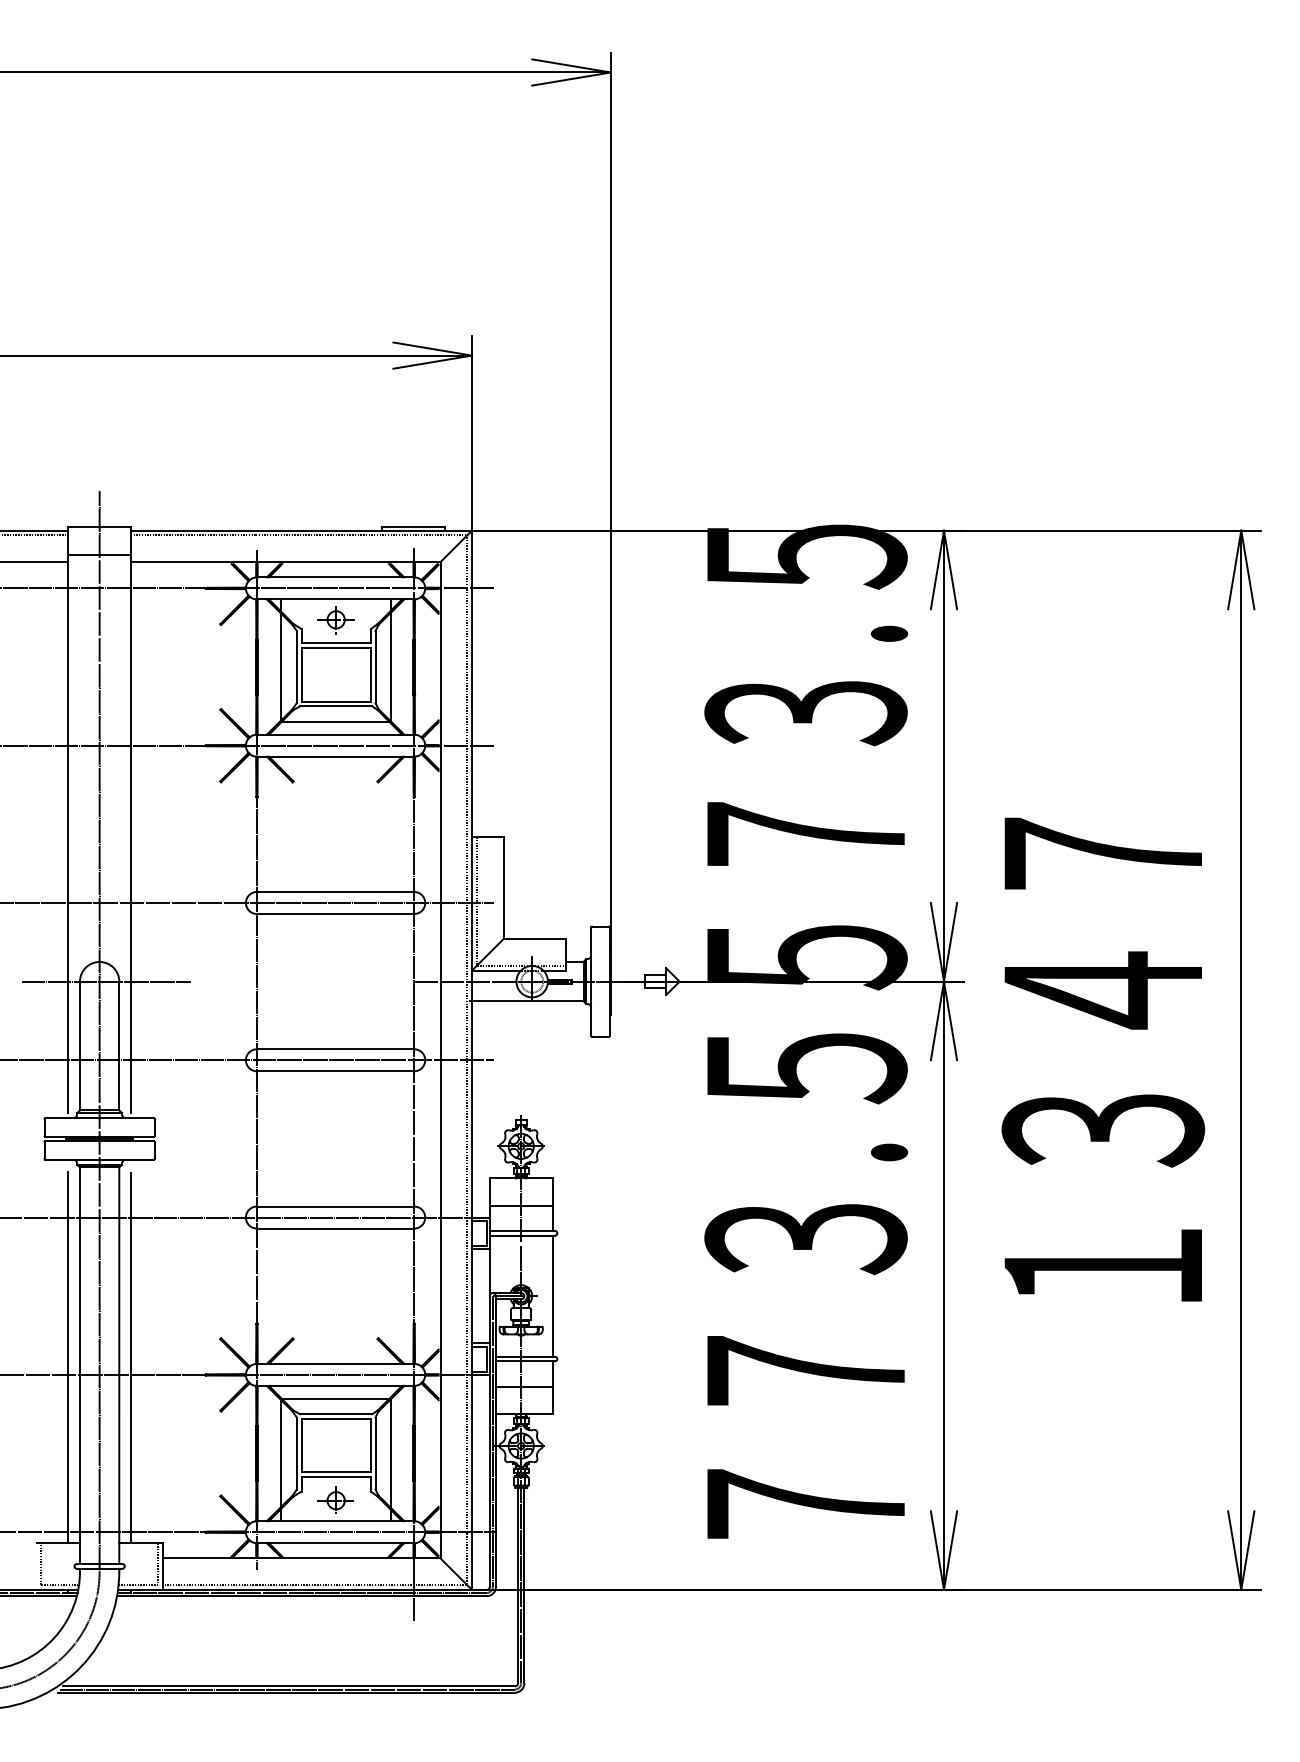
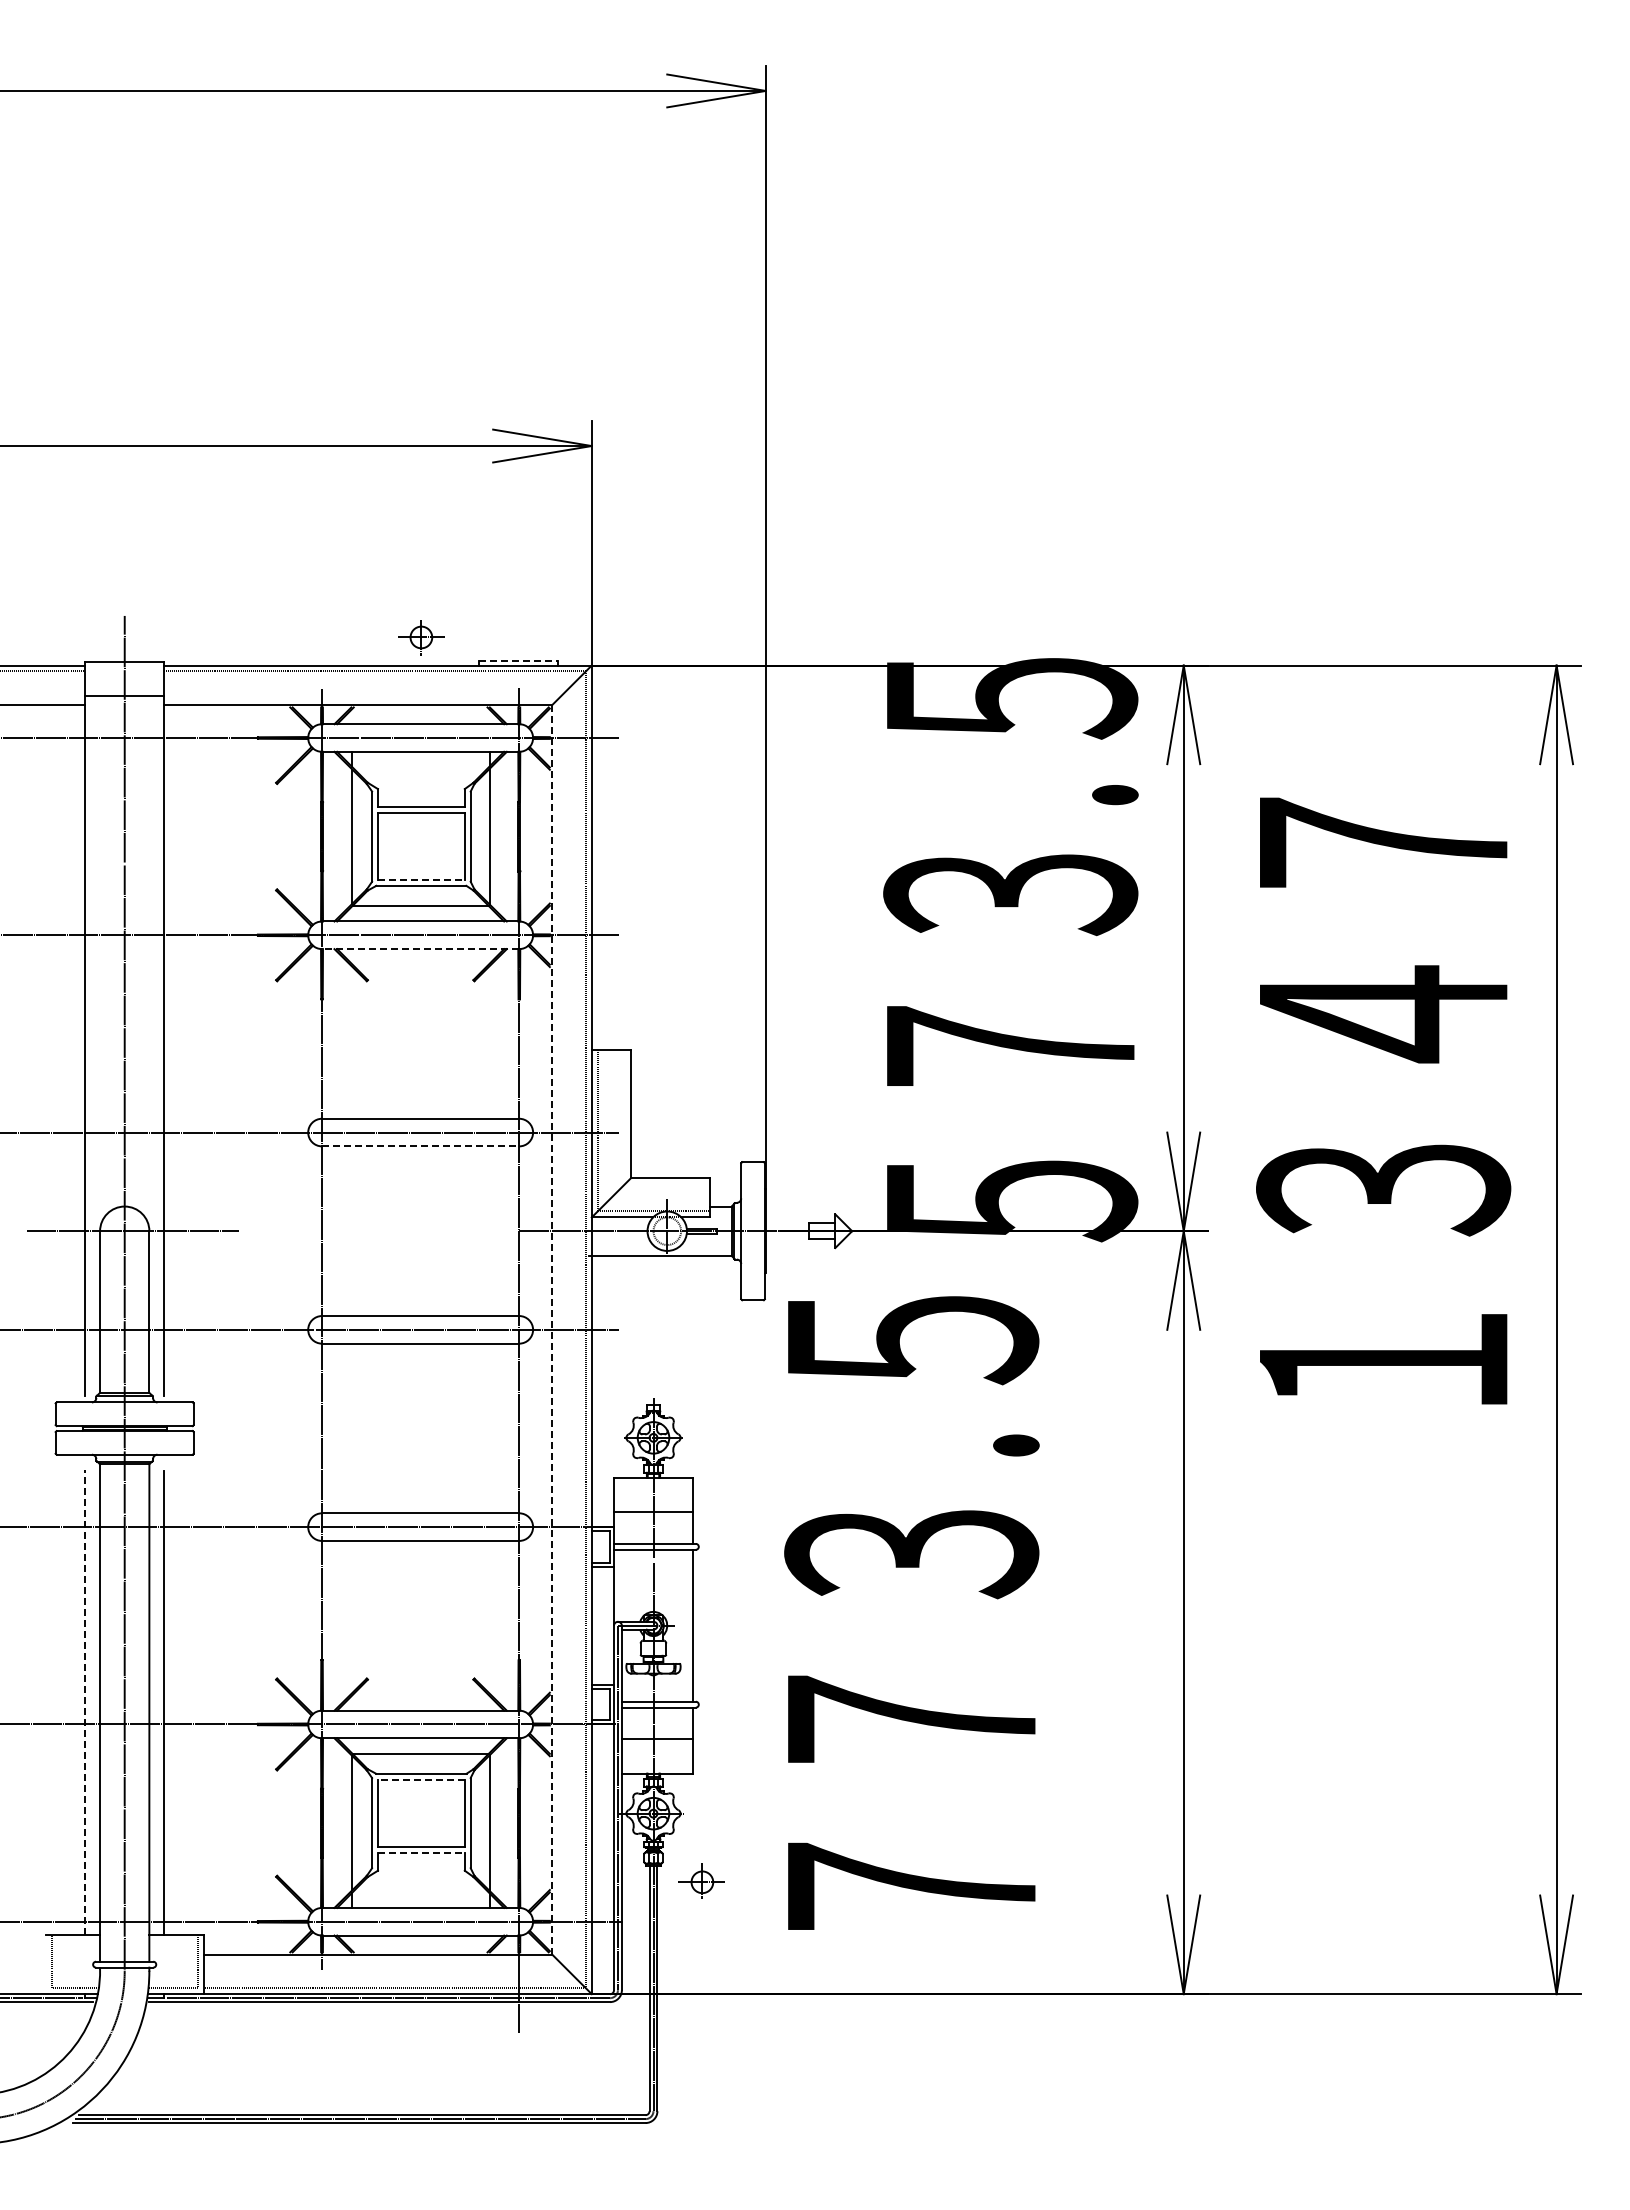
line: (414, 527) -> (519, 661), solid -> dashed
part: (336, 619) -> (421, 637), moved
line: (336, 701) -> (421, 879), solid -> dashed
line: (335, 757) -> (420, 949), solid -> dashed
line: (335, 914) -> (420, 1146), solid -> dashed
line: (440, 1059) -> (552, 1329), solid -> dashed
text: (1103, 1059) -> (1383, 1100), moved
text: (805, 1285) -> (911, 1612), moved
line: (68, 1357) -> (85, 1702), solid -> dashed
line: (335, 1418) -> (420, 1779), solid -> dashed
line: (336, 1476) -> (421, 1852), solid -> dashed
part: (335, 1499) -> (701, 1880), moved

